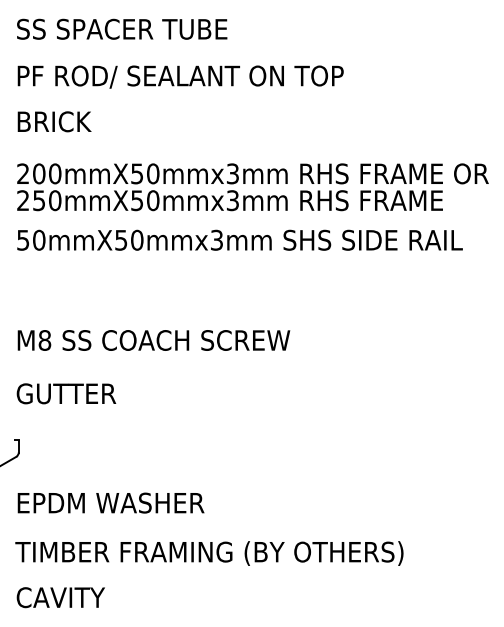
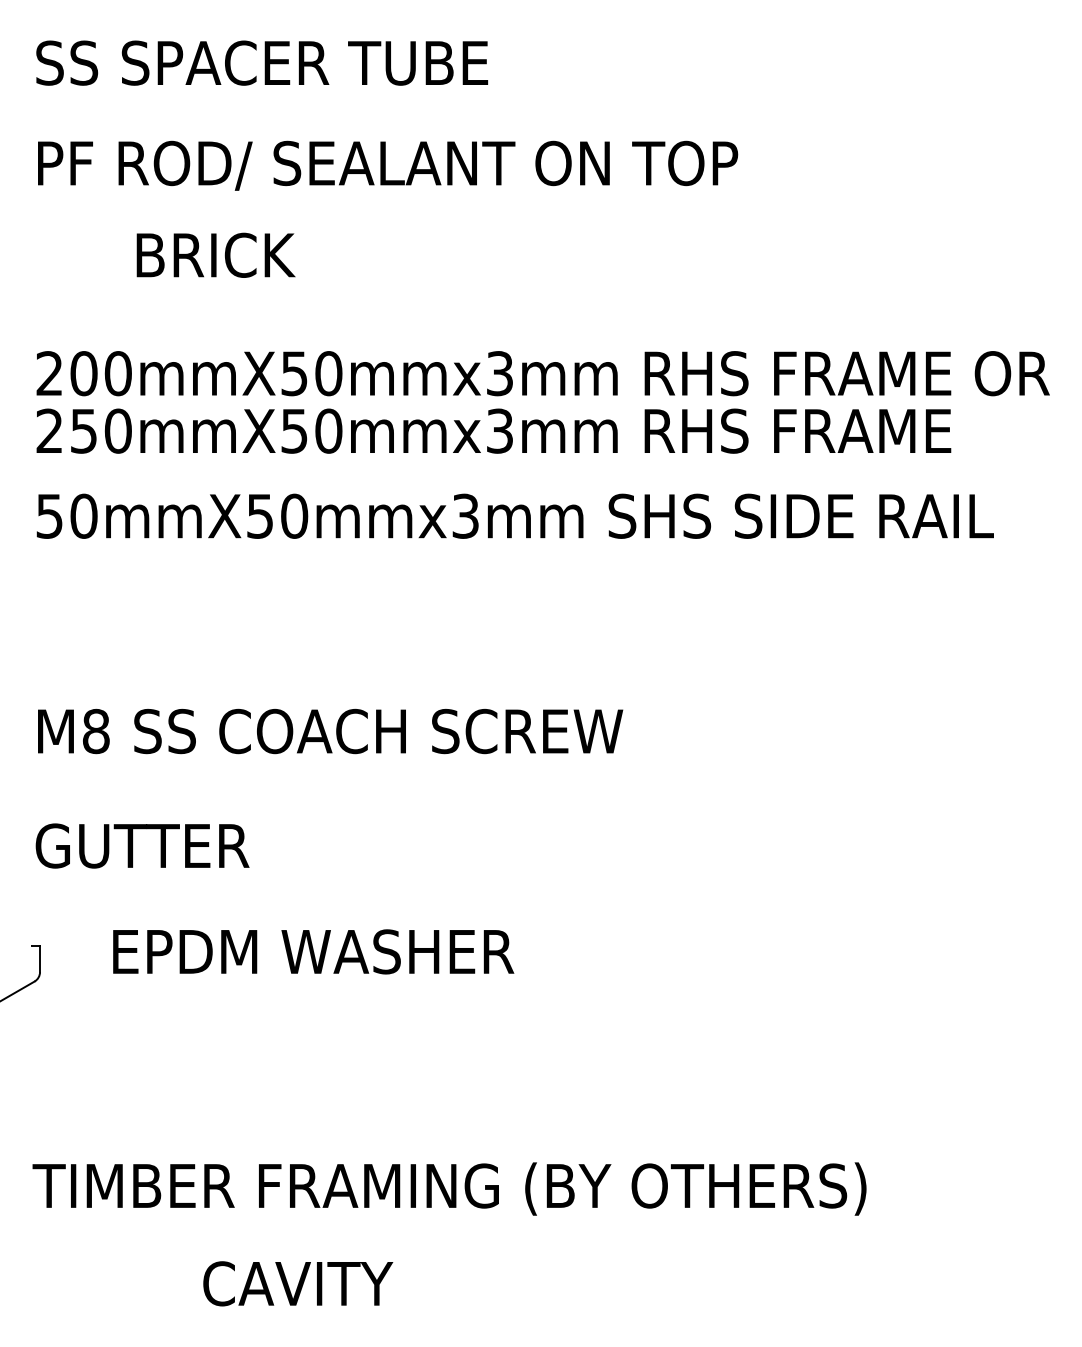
text: (54, 121) -> (215, 254), moved
text: (110, 502) -> (312, 950), moved
text: (60, 597) -> (297, 1283), moved

